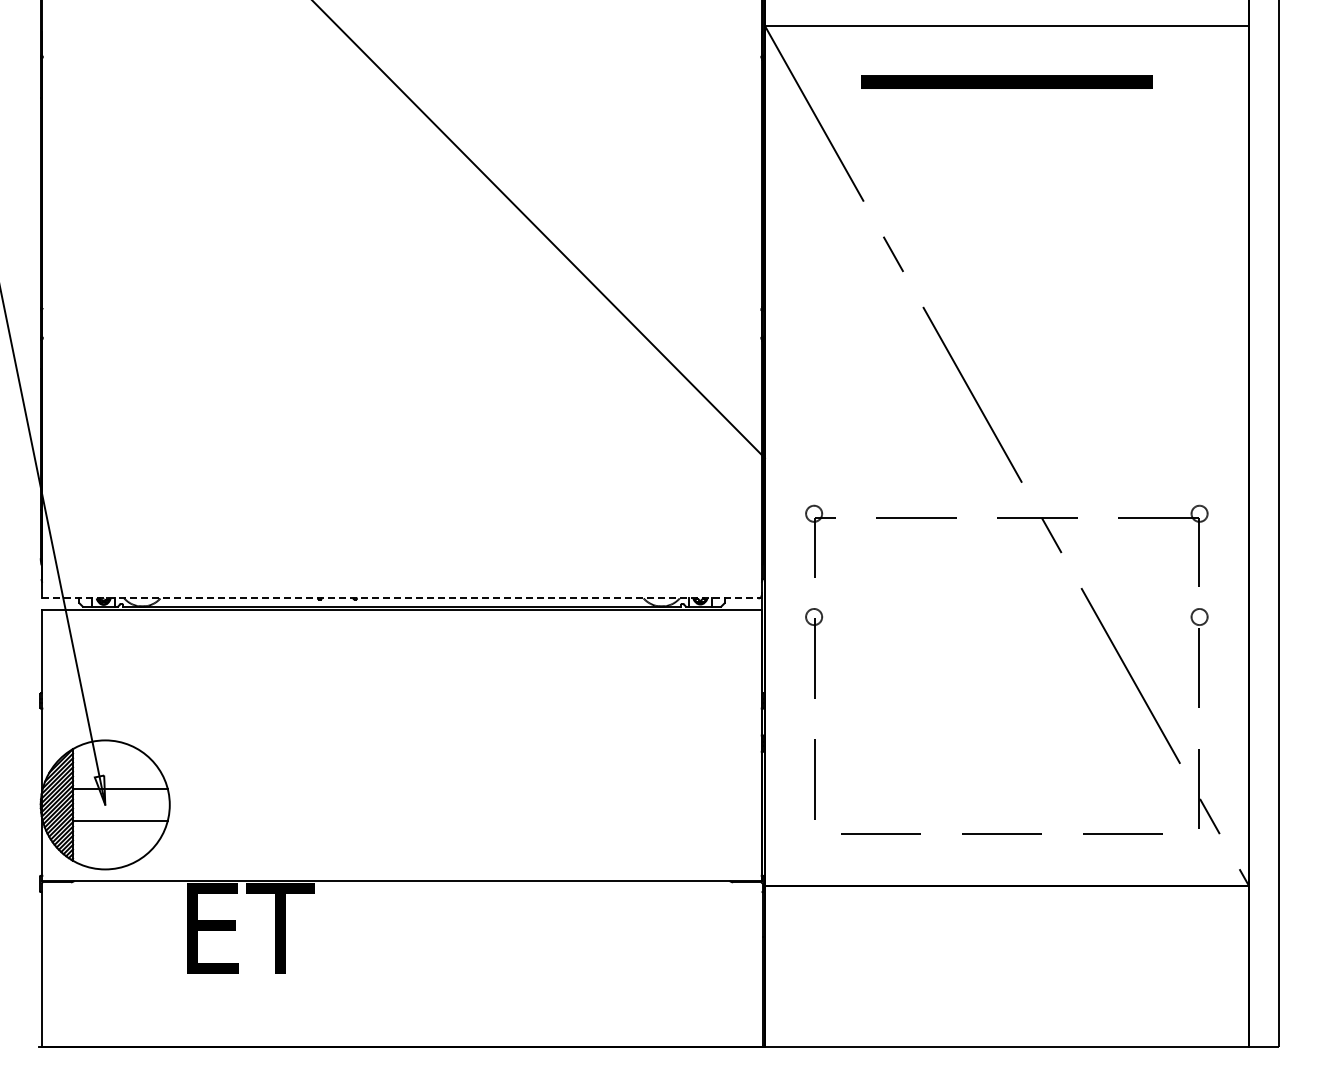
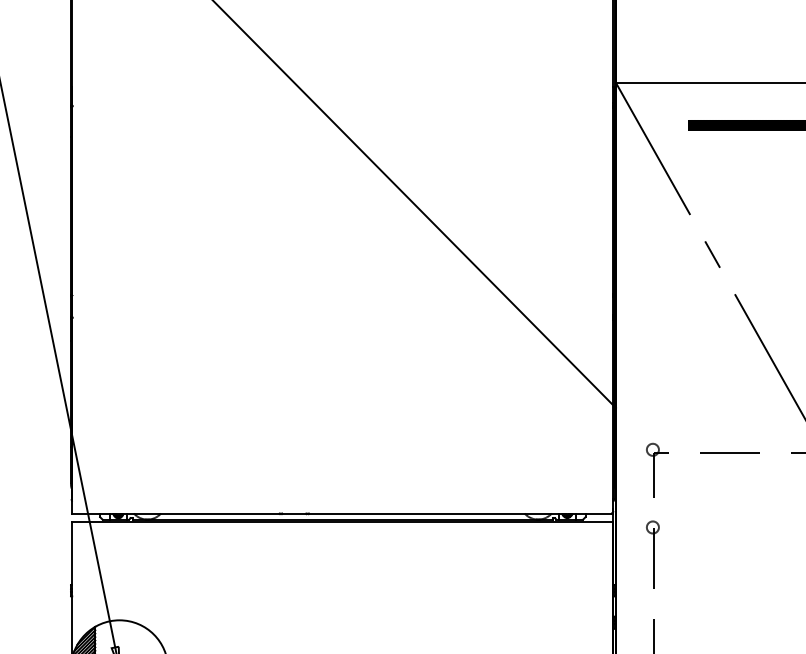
line: (402, 598) -> (343, 513), dashed -> solid

